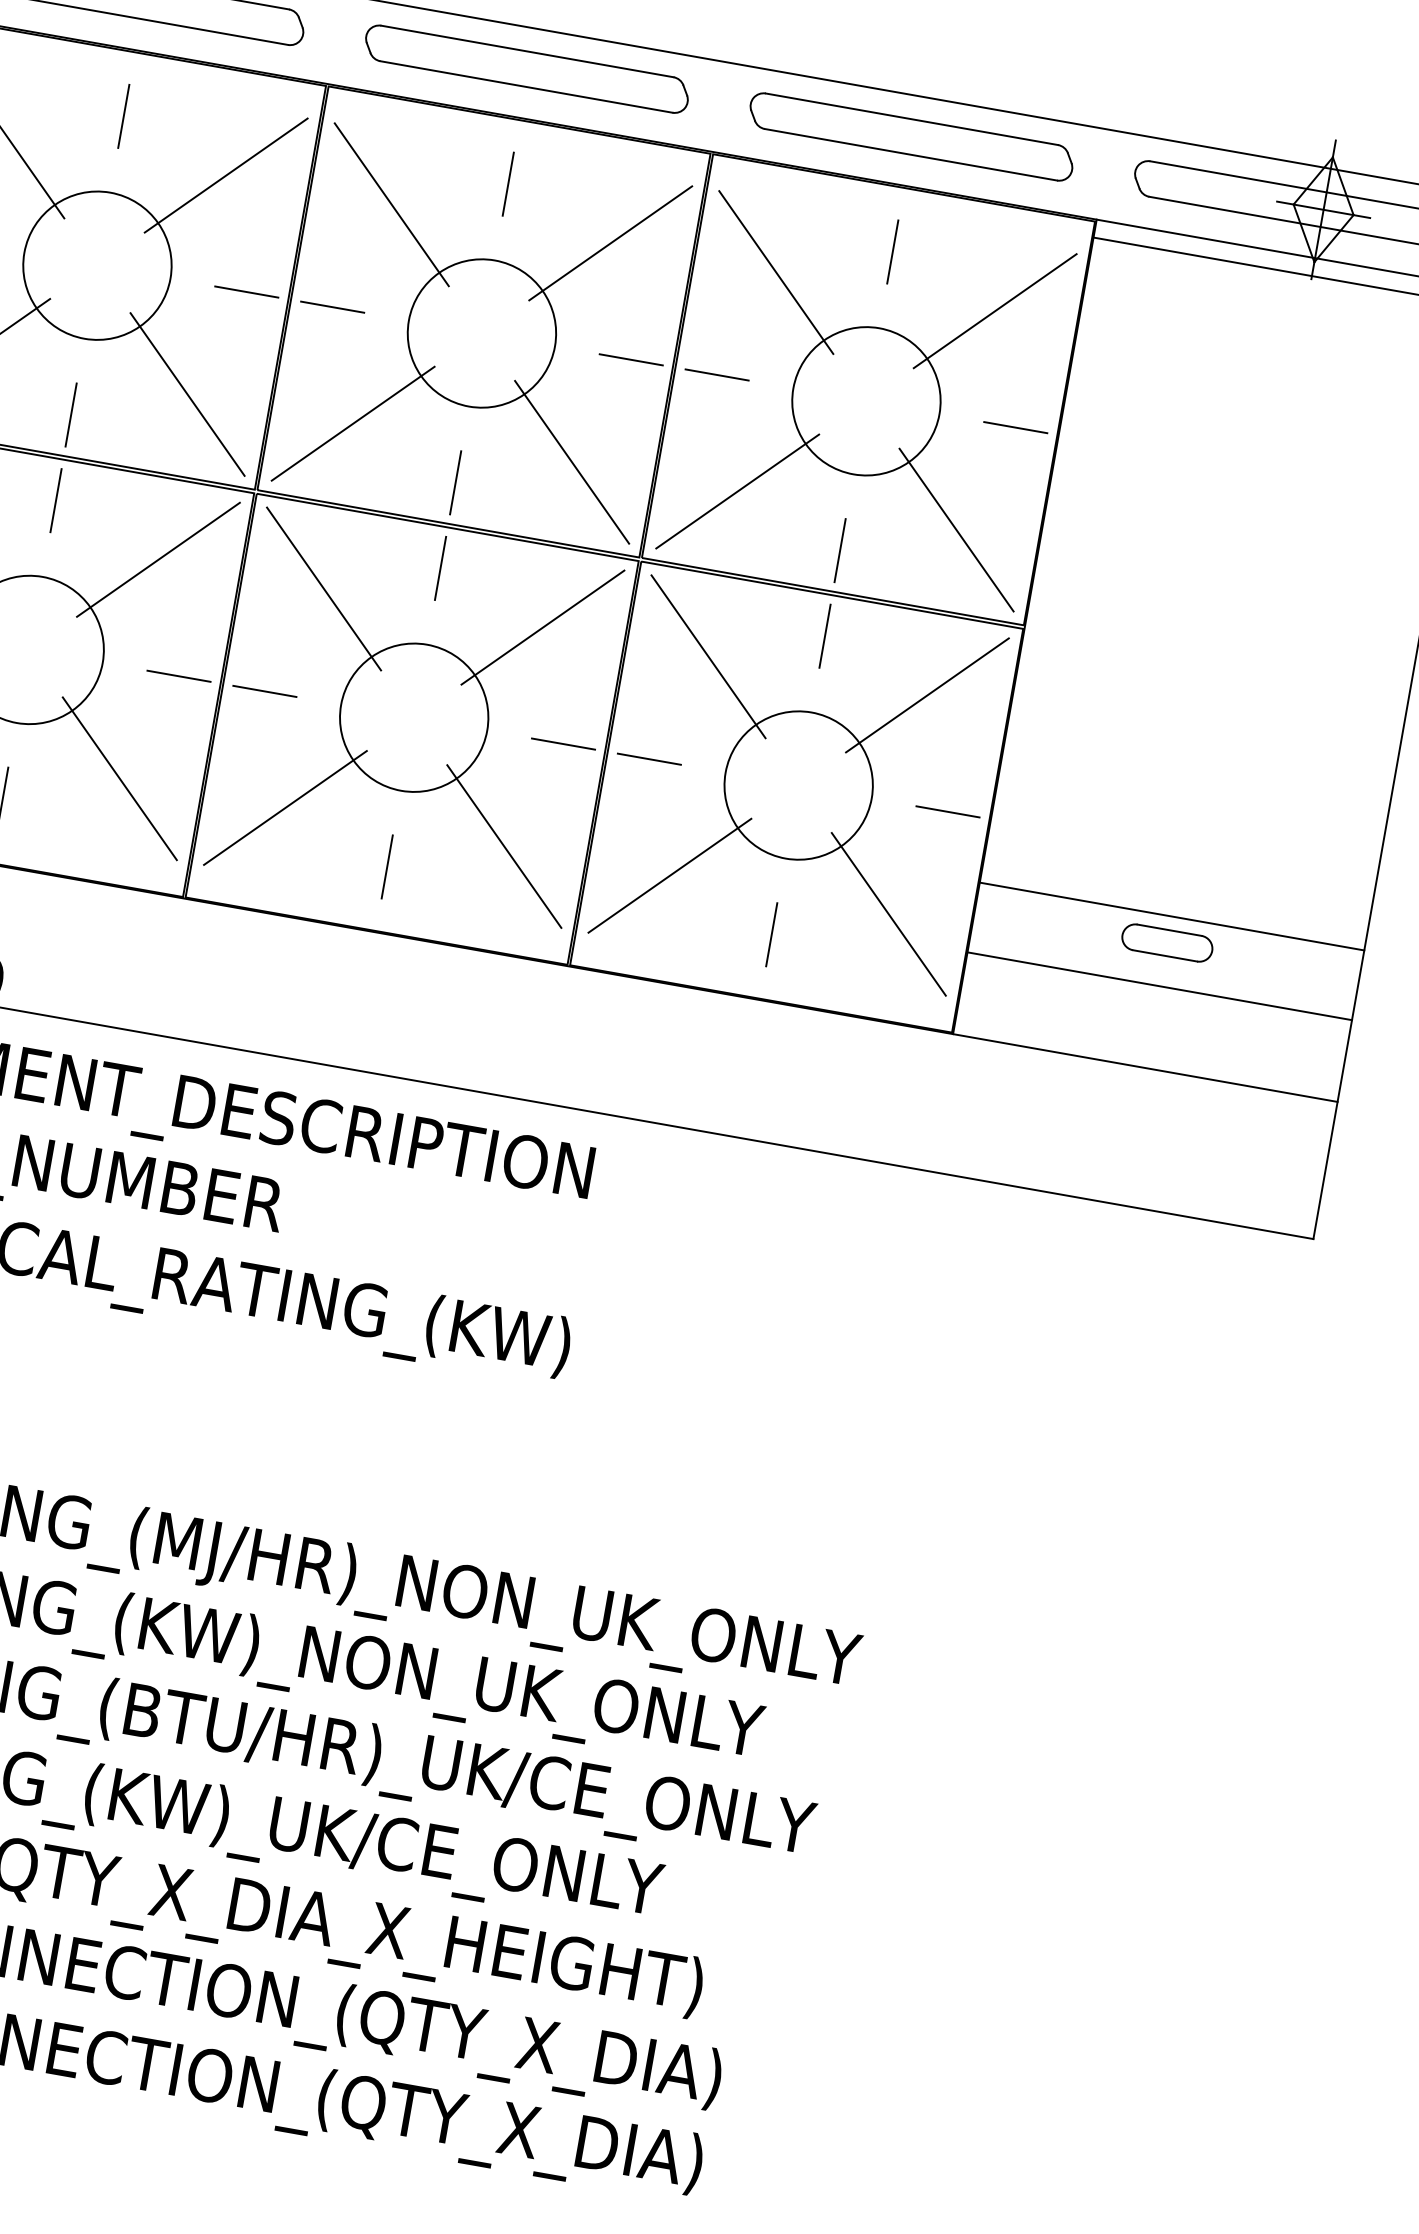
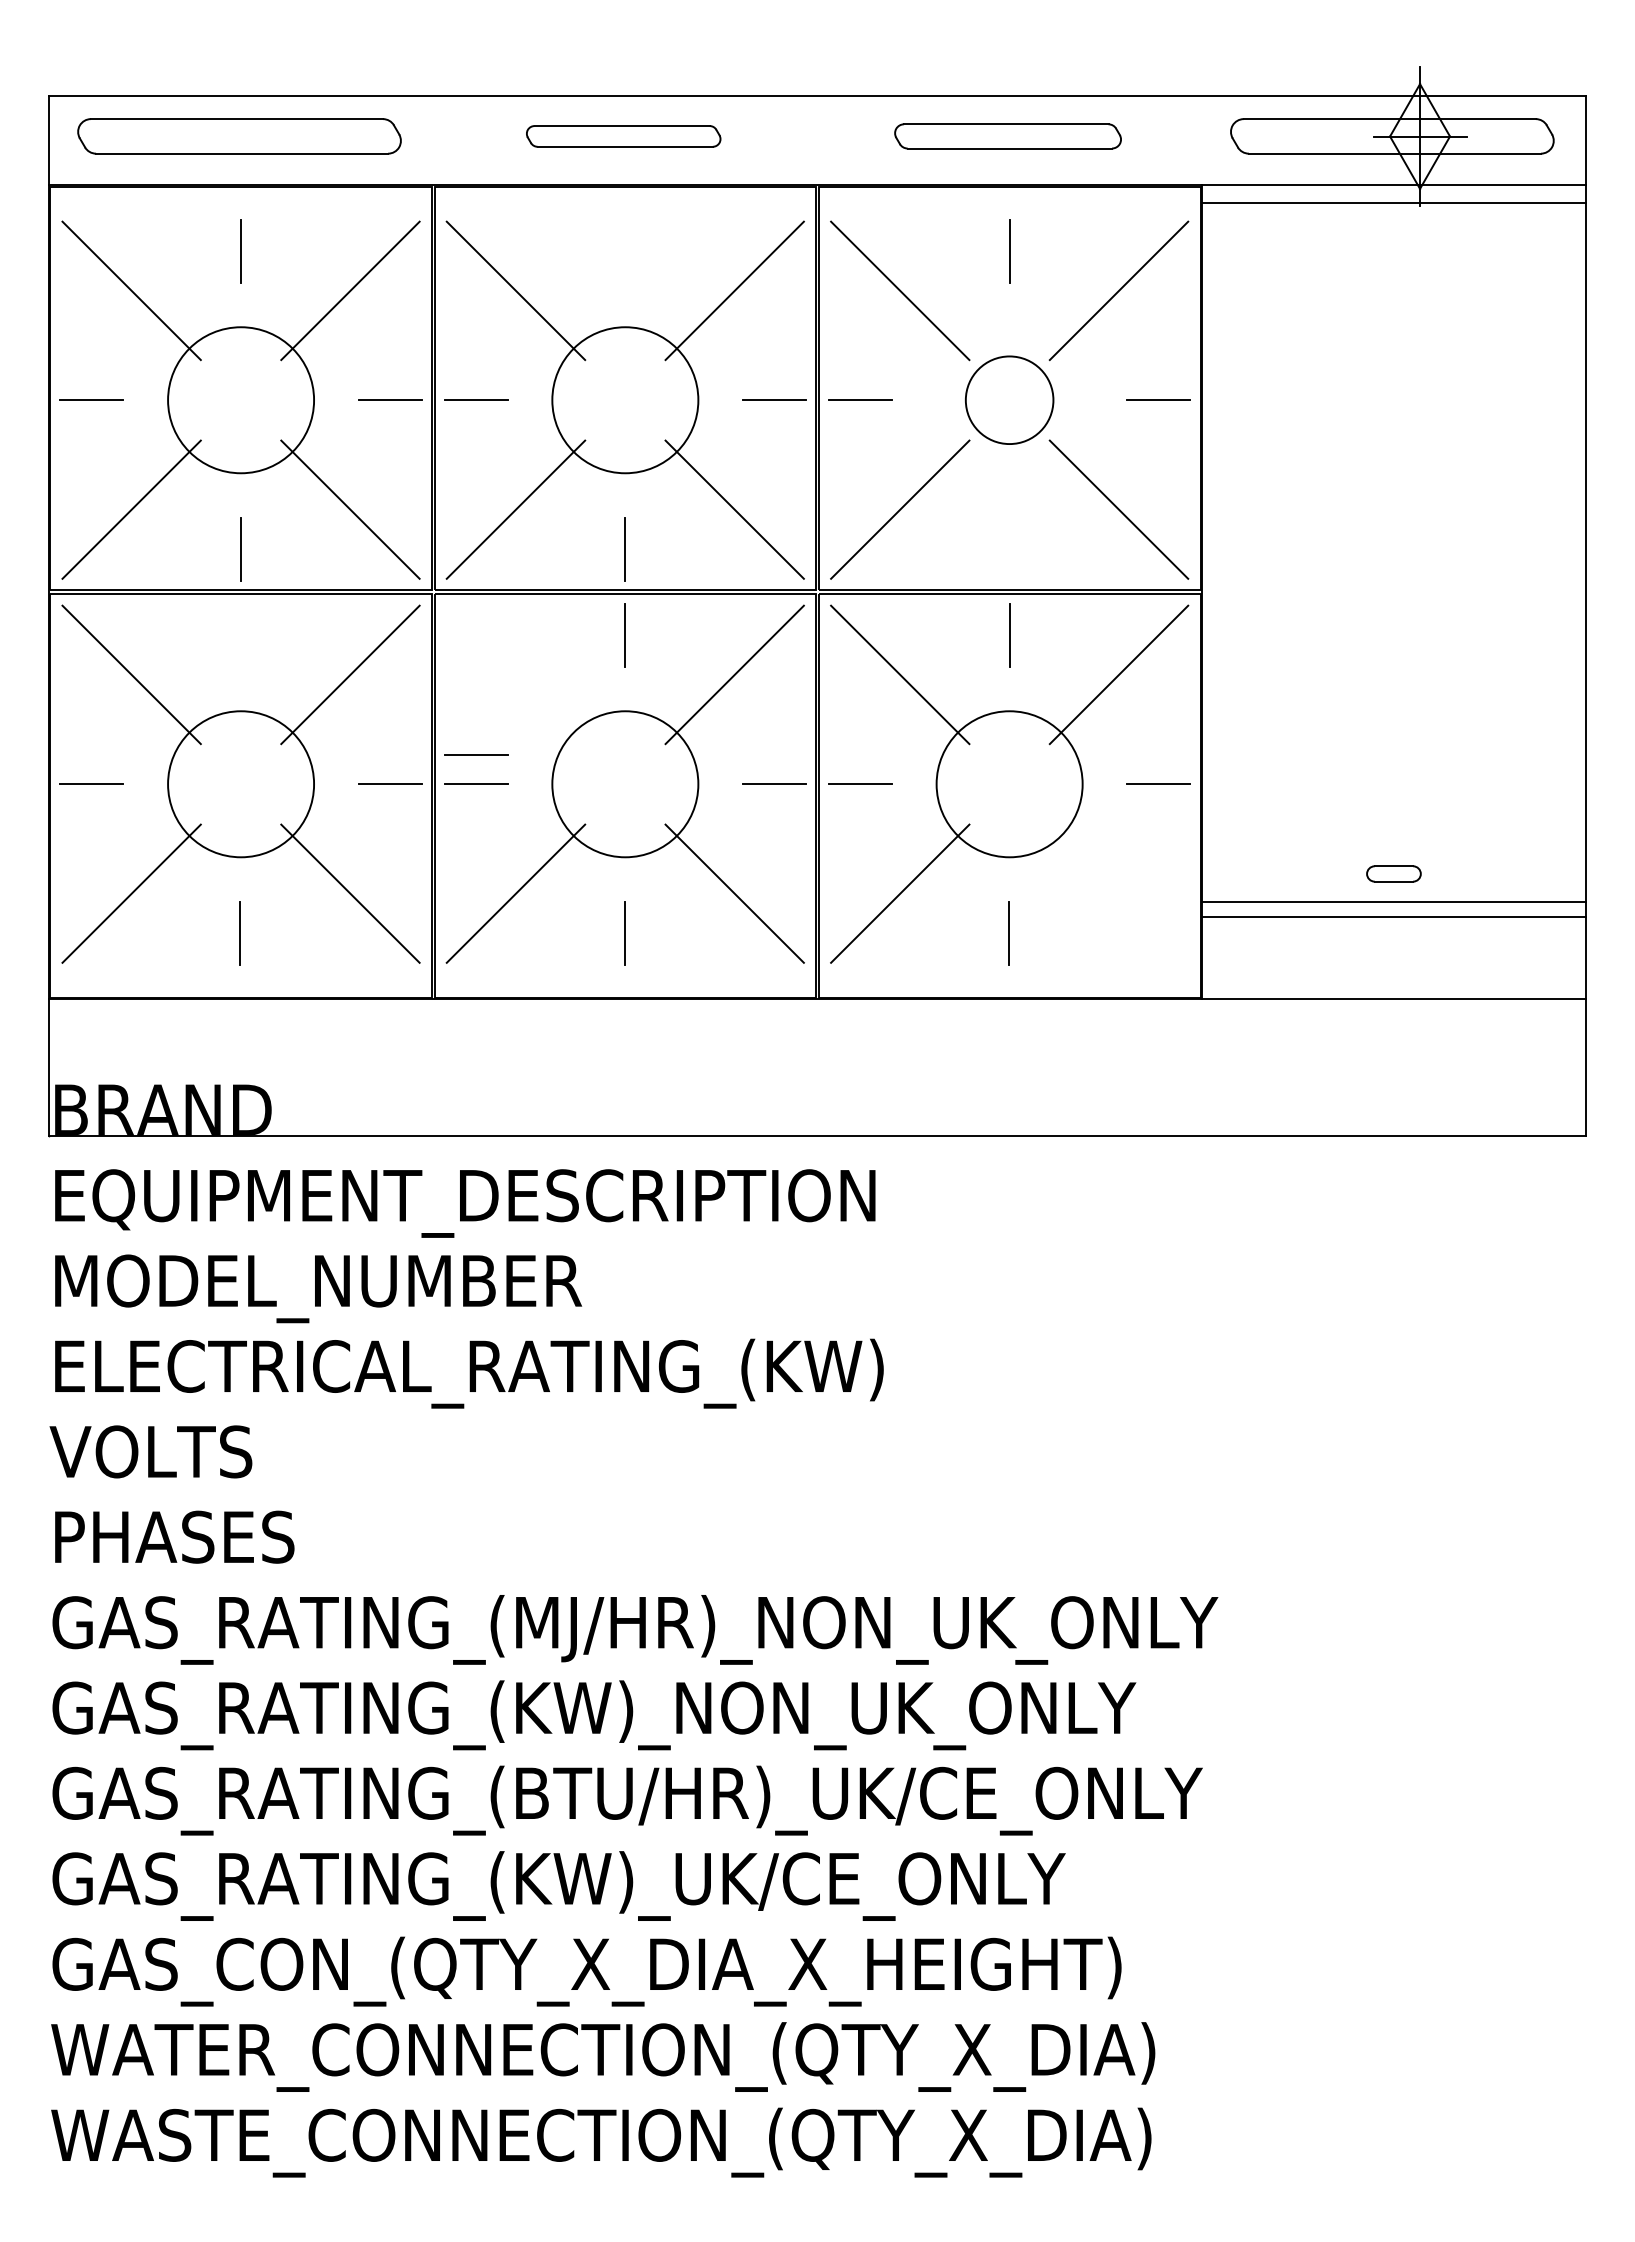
part: (526, 69) -> (623, 136), size x0.6
part: (910, 137) -> (1007, 136), size x0.7
line: (508, 183) -> (625, 250), removed
circle: (866, 401) -> (1009, 400), size x0.6
line: (55, 500) -> (240, 635), removed
line: (839, 550) -> (1009, 549), removed
line: (323, 588) -> (515, 674), removed
line: (270, 661) -> (476, 754), added
line: (888, 914) -> (1118, 893), removed
line: (1171, 916) -> (1393, 902), moved
part: (1167, 942) -> (1393, 873), size x0.6

